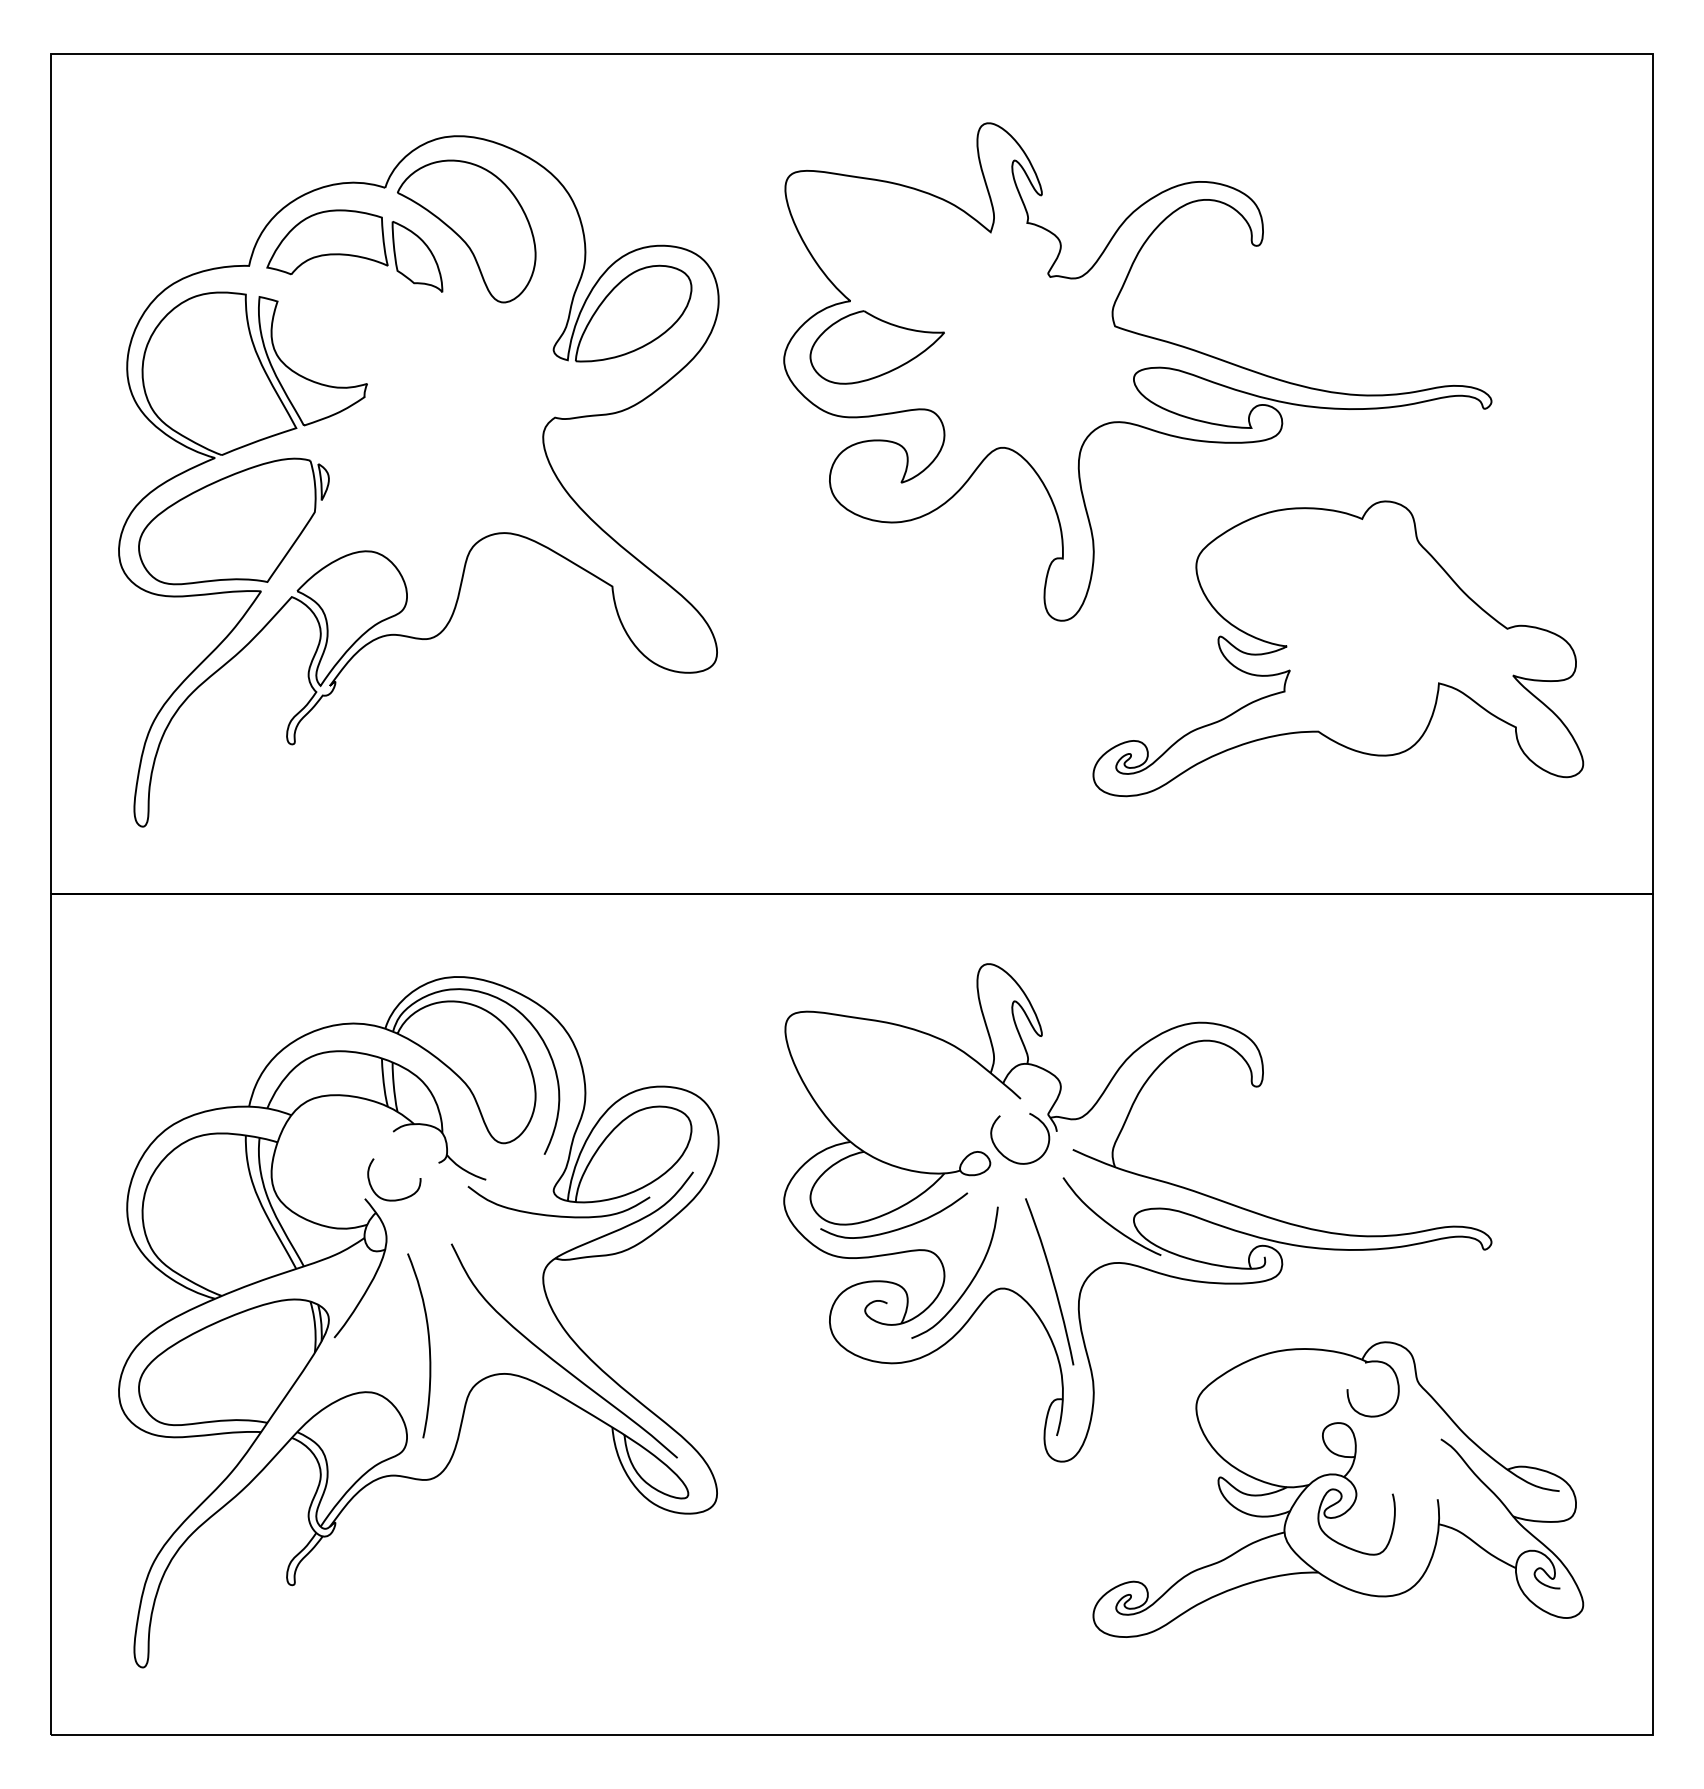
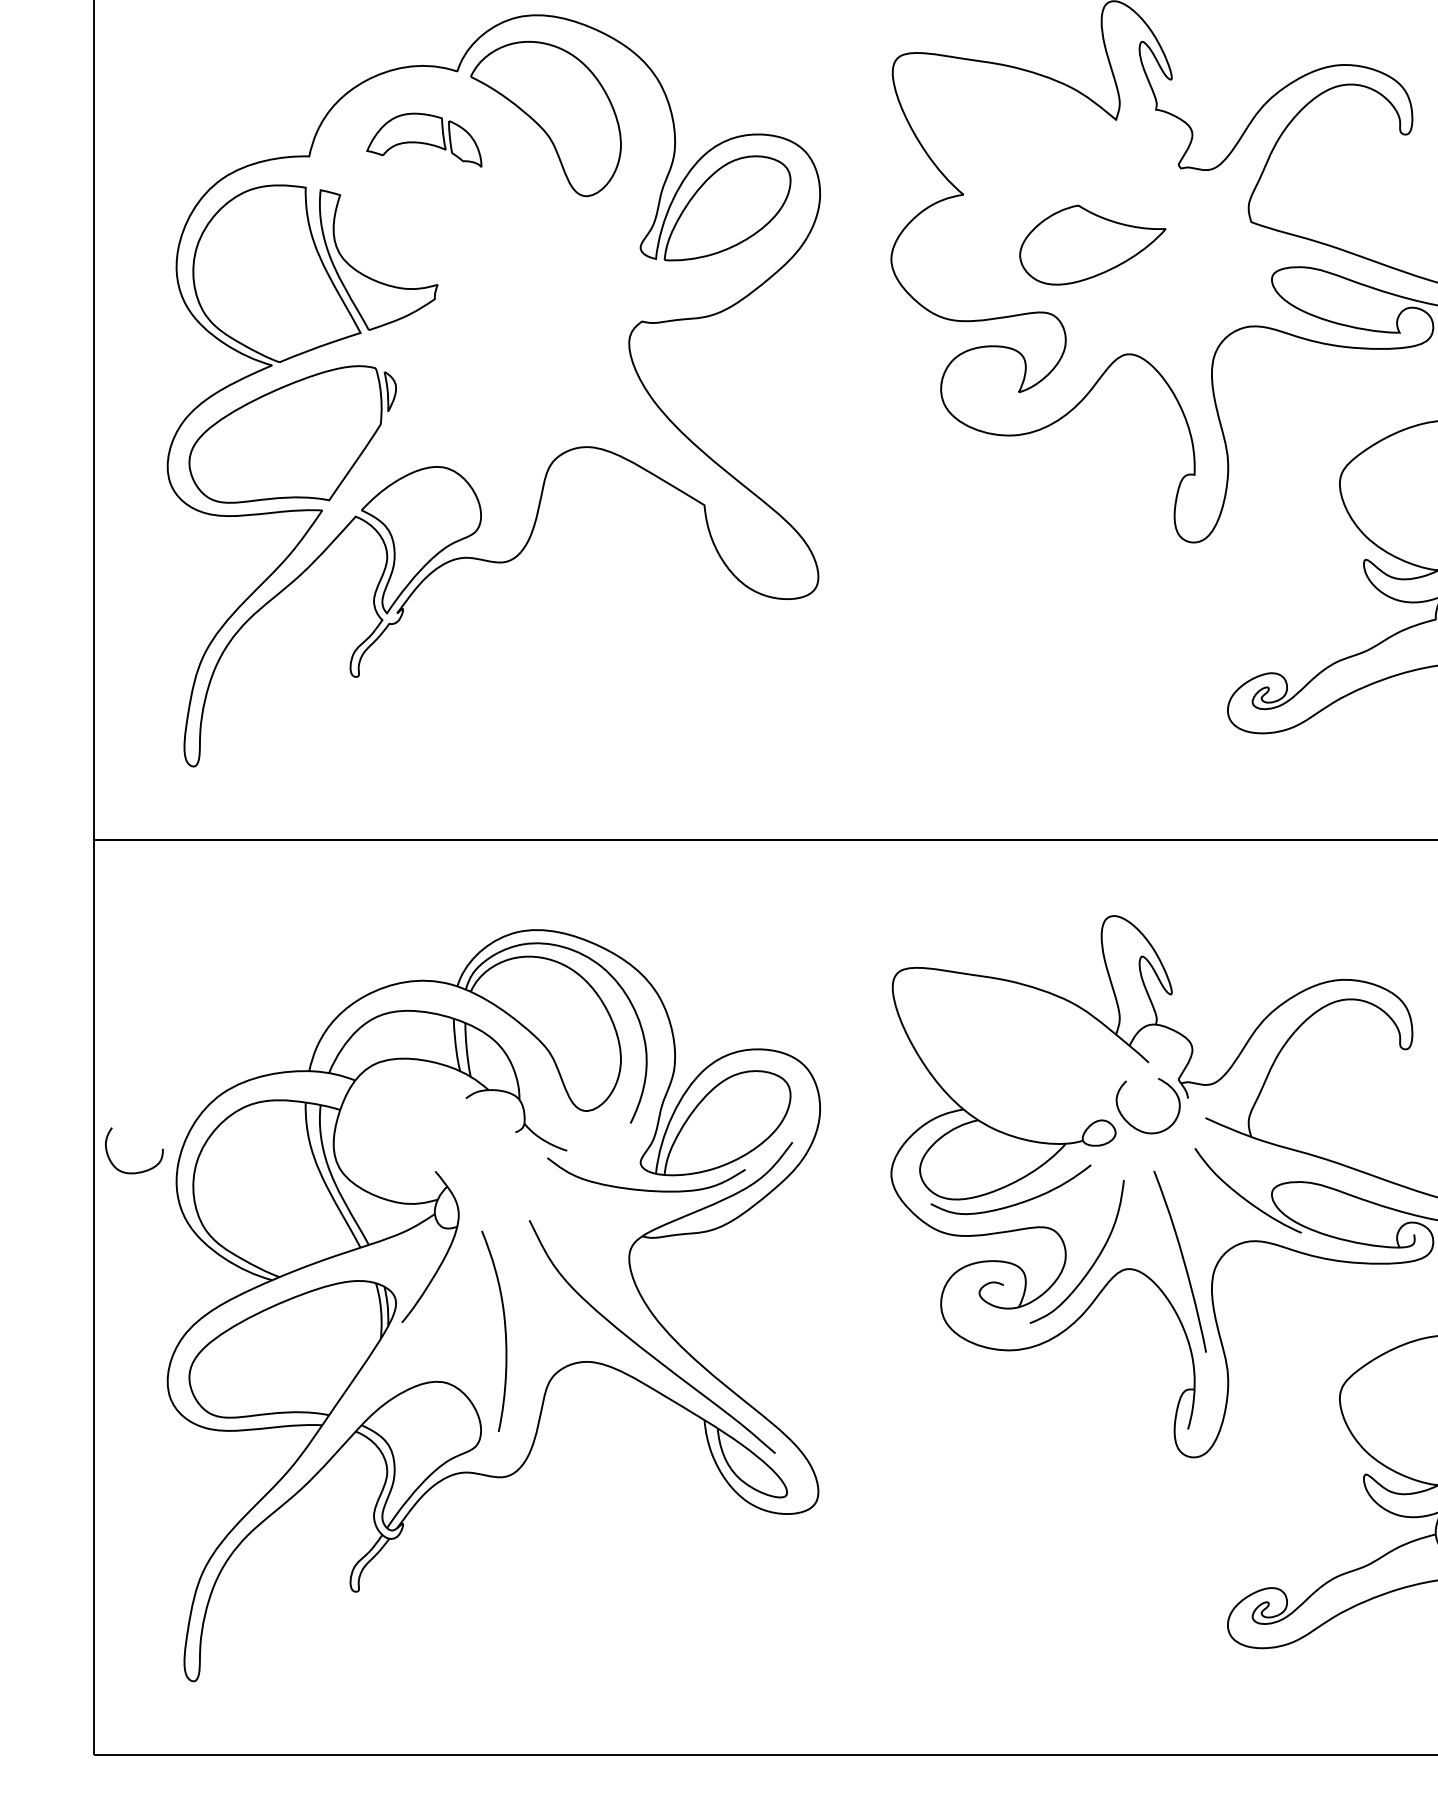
part: (354, 250) -> (423, 139), size x0.6
part: (876, 347) -> (1091, 245), moved
curve: (399, 1198) -> (139, 1171), moved

